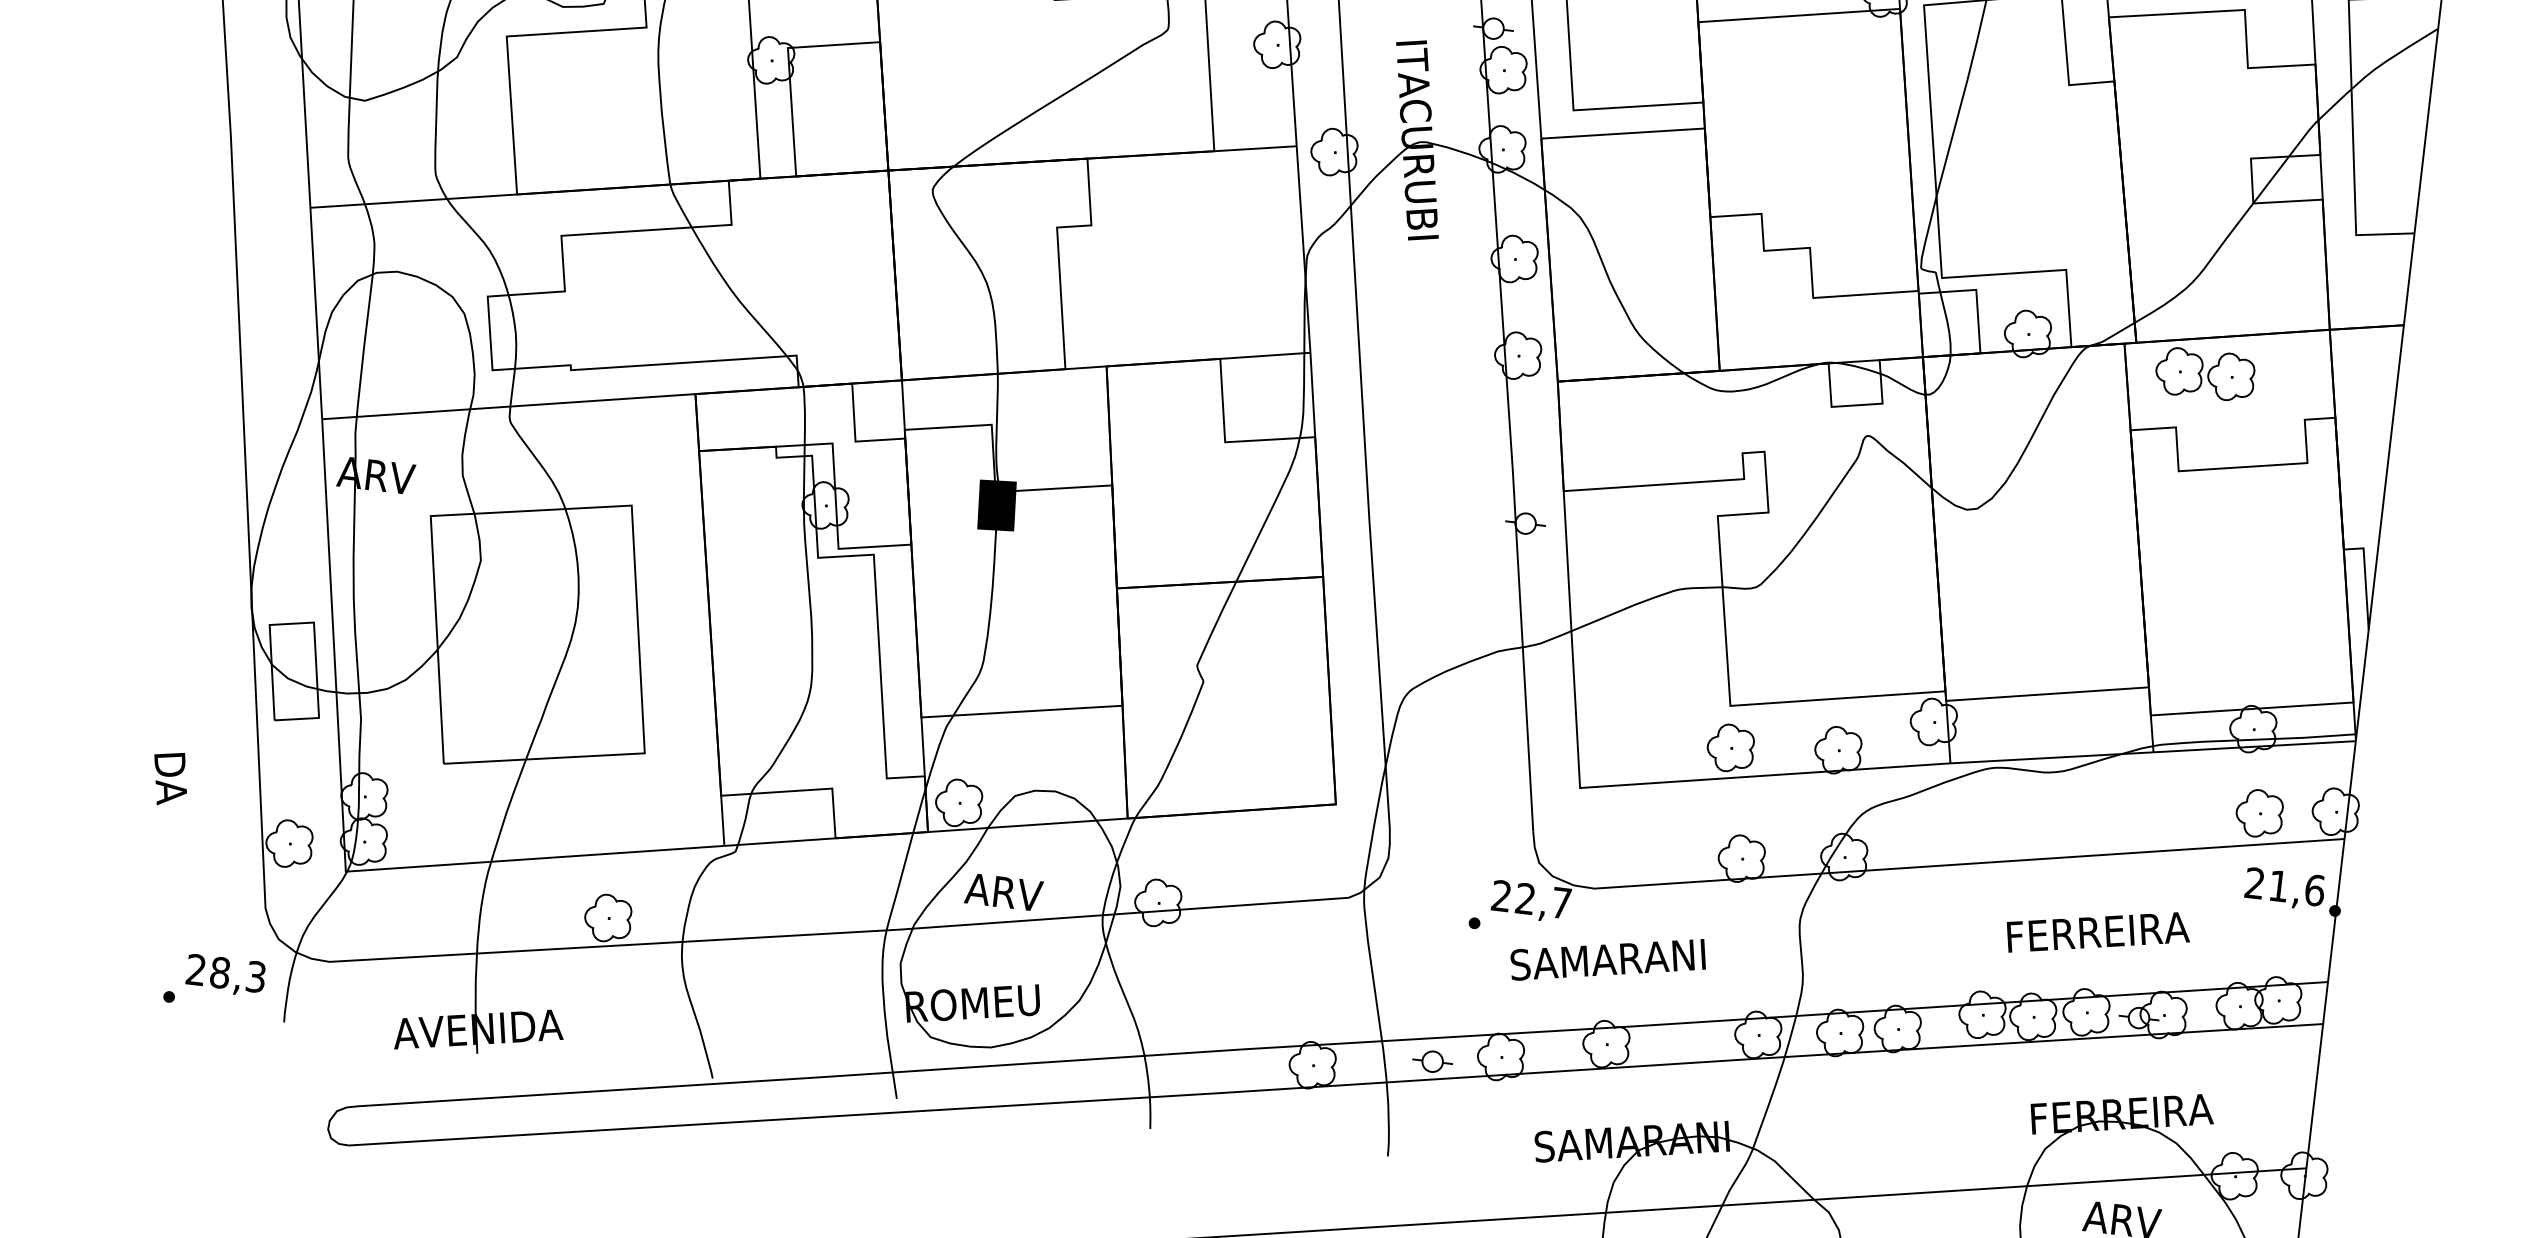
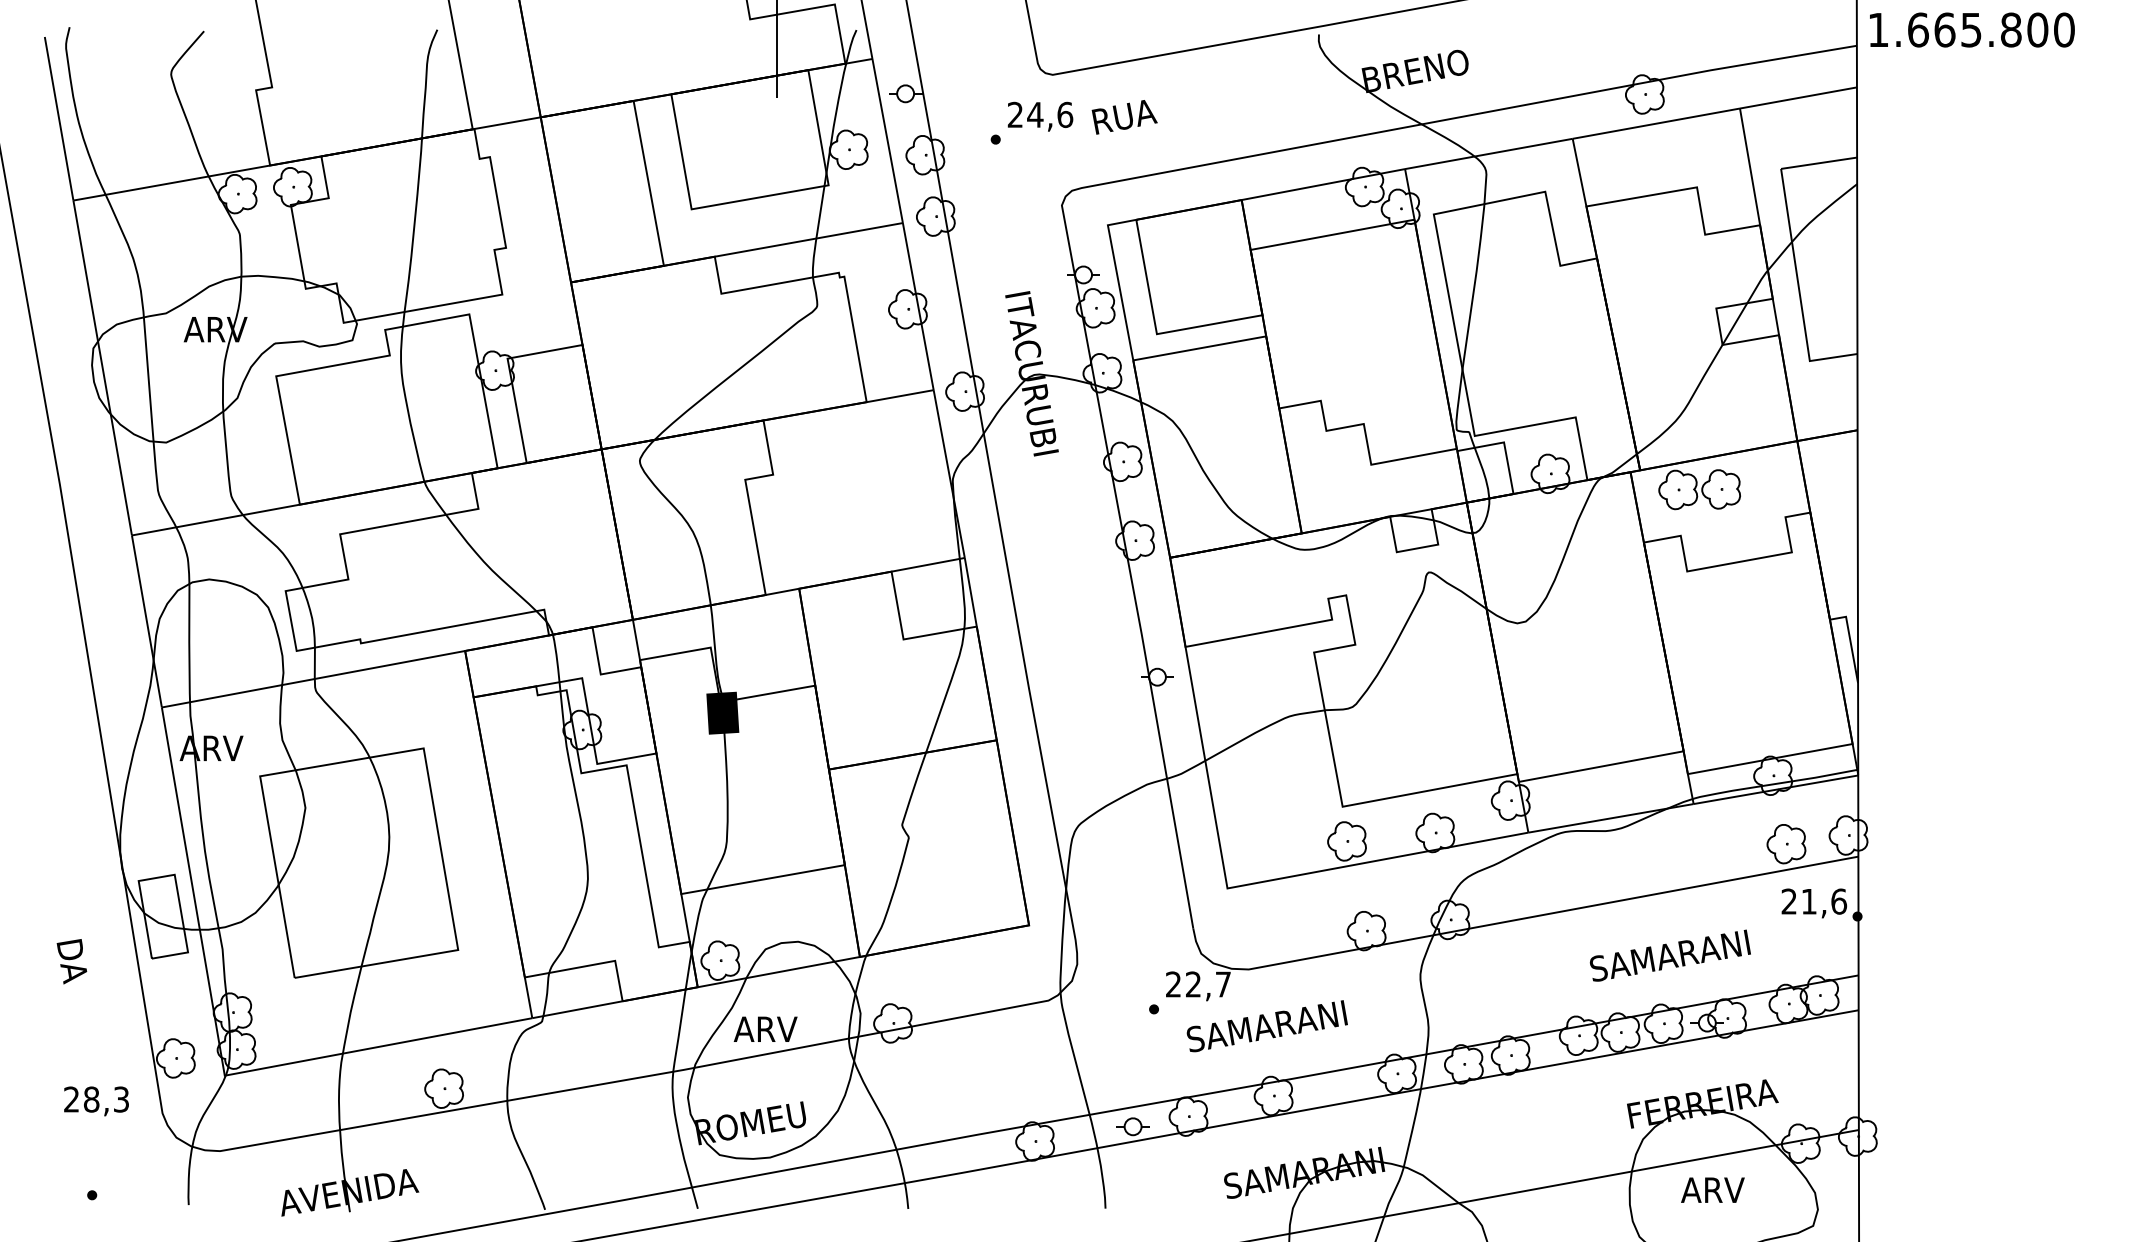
text: (169, 778) -> (71, 961), moved
text: (2103, 931) -> (1669, 955), FERREIRA -> SAMARANI
text: (225, 975) -> (96, 1101), moved

